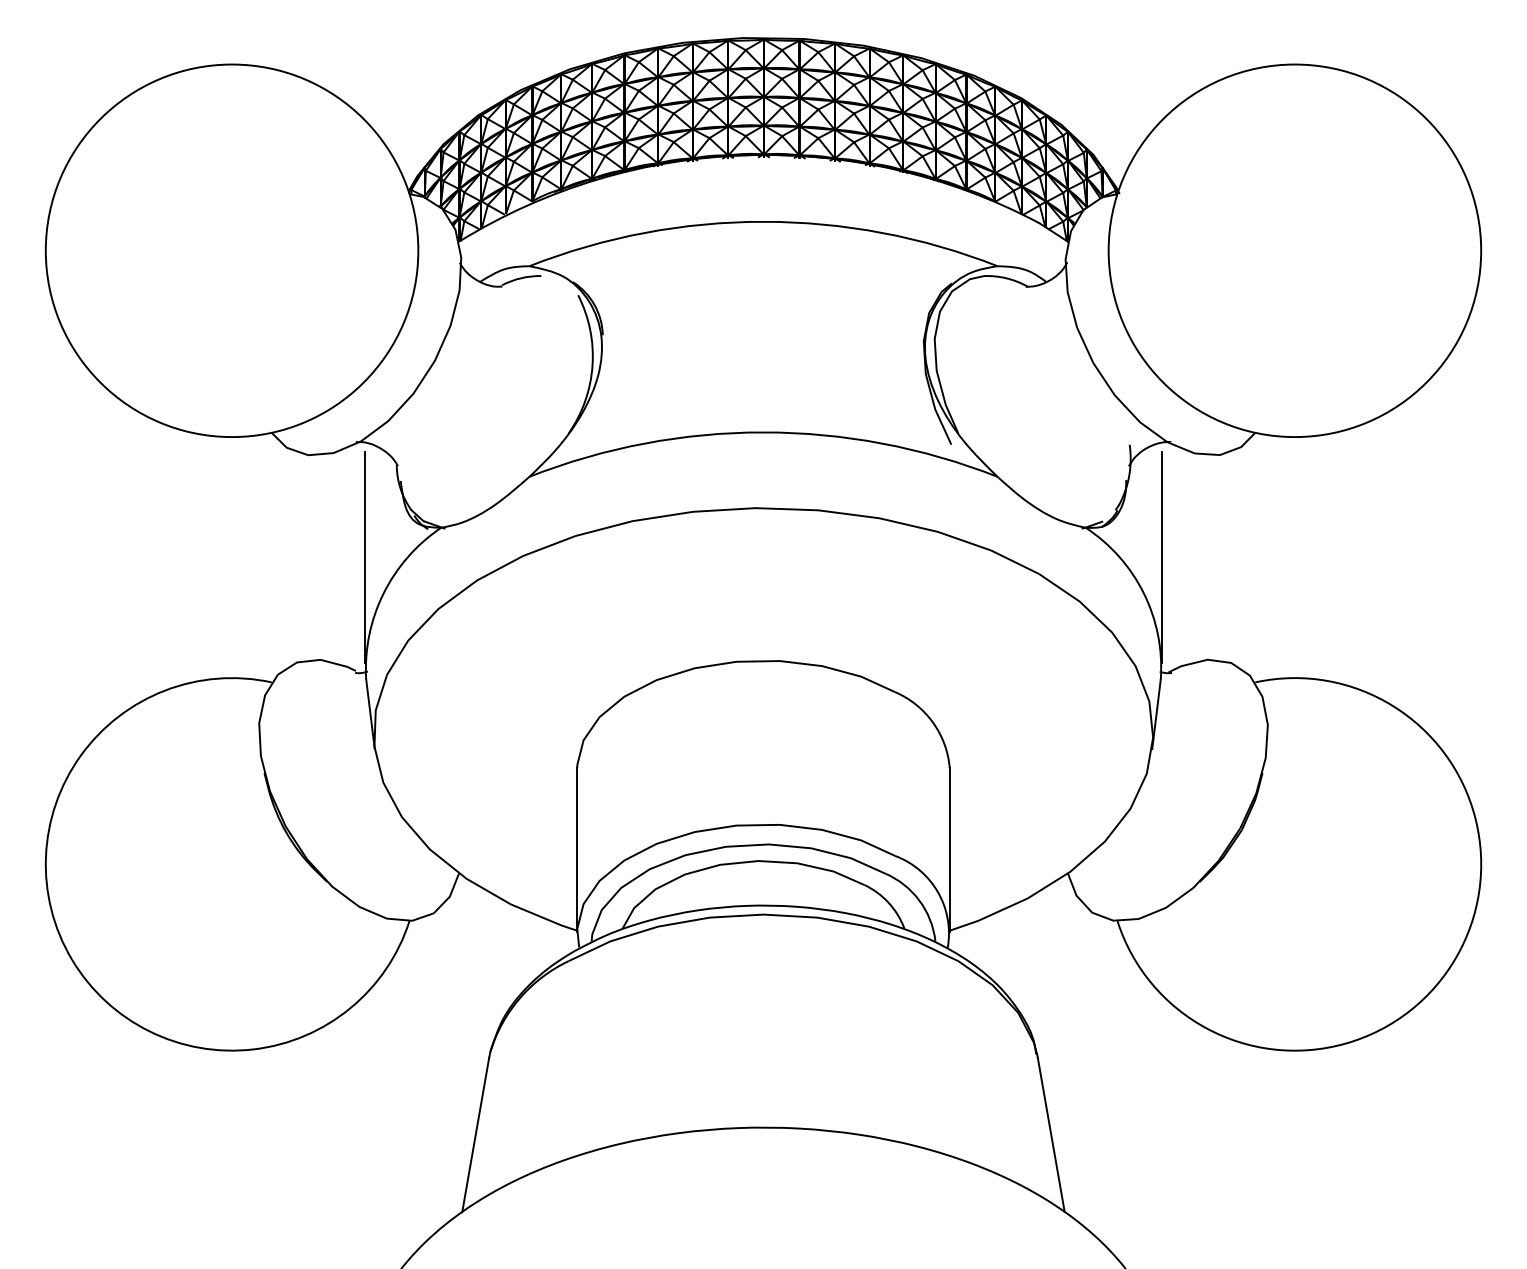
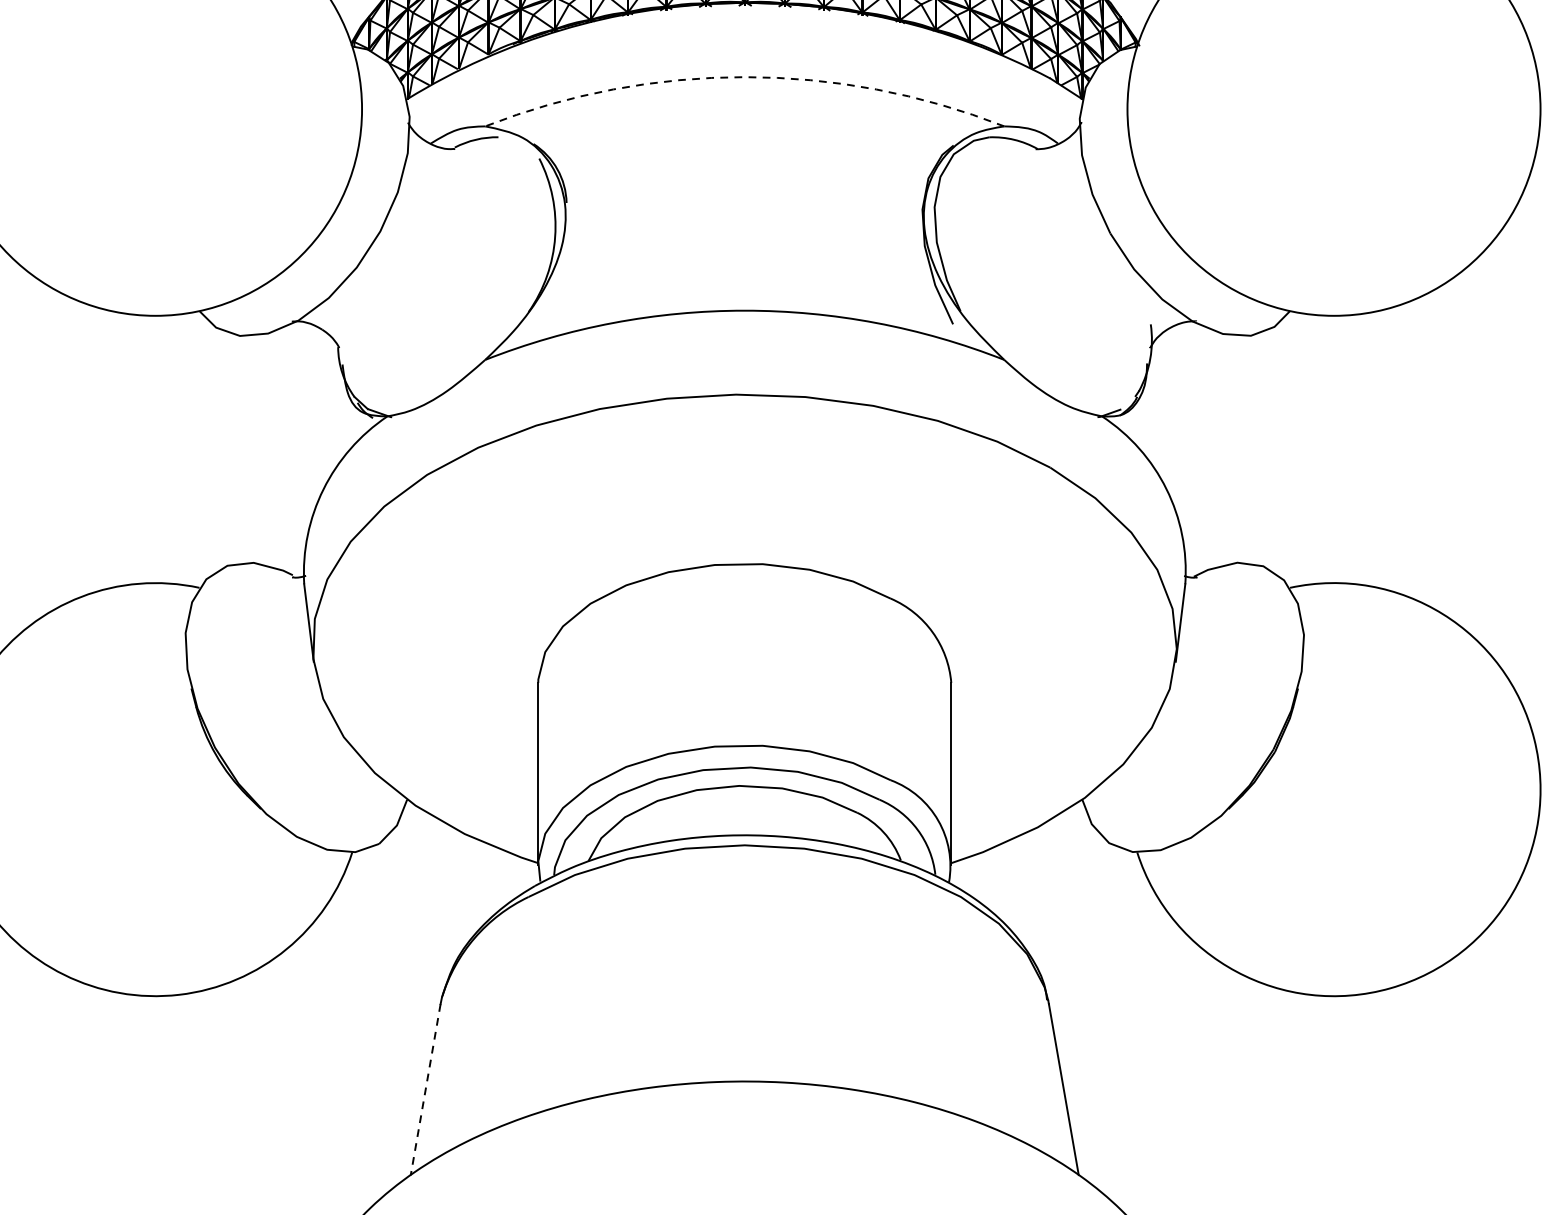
arc: (763, 221) -> (744, 76), solid -> dashed
line: (365, 557) -> (303, 449), removed
line: (1161, 557) -> (1186, 449), removed
line: (475, 1135) -> (425, 1090), solid -> dashed

